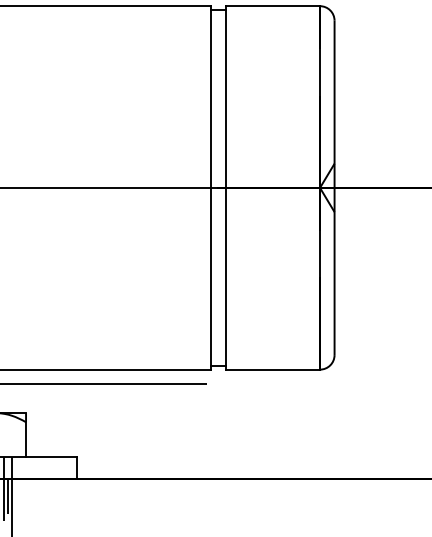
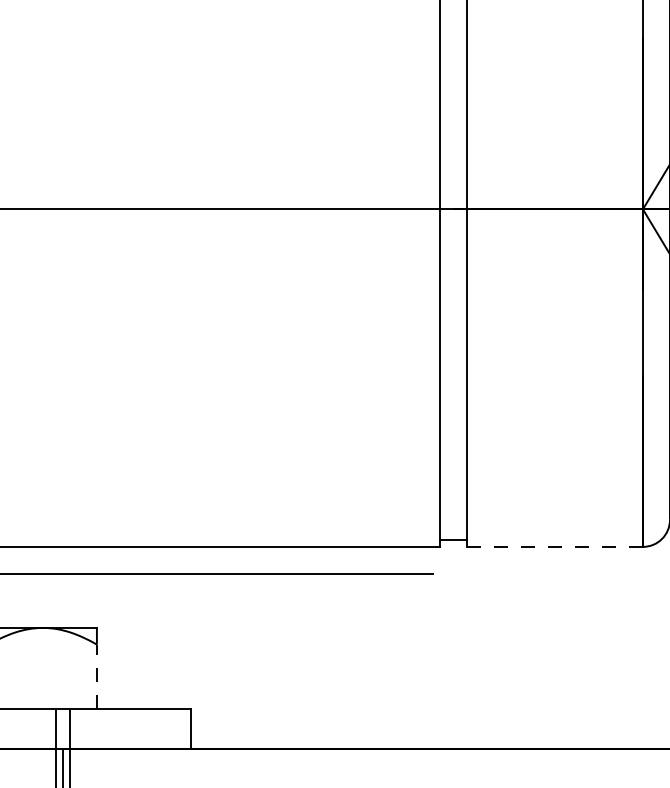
line: (273, 369) -> (556, 546), solid -> dashed
line: (26, 439) -> (97, 676), solid -> dashed

